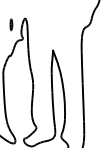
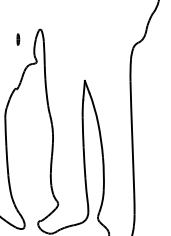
part: (11, 24) -> (18, 38), size x0.62

